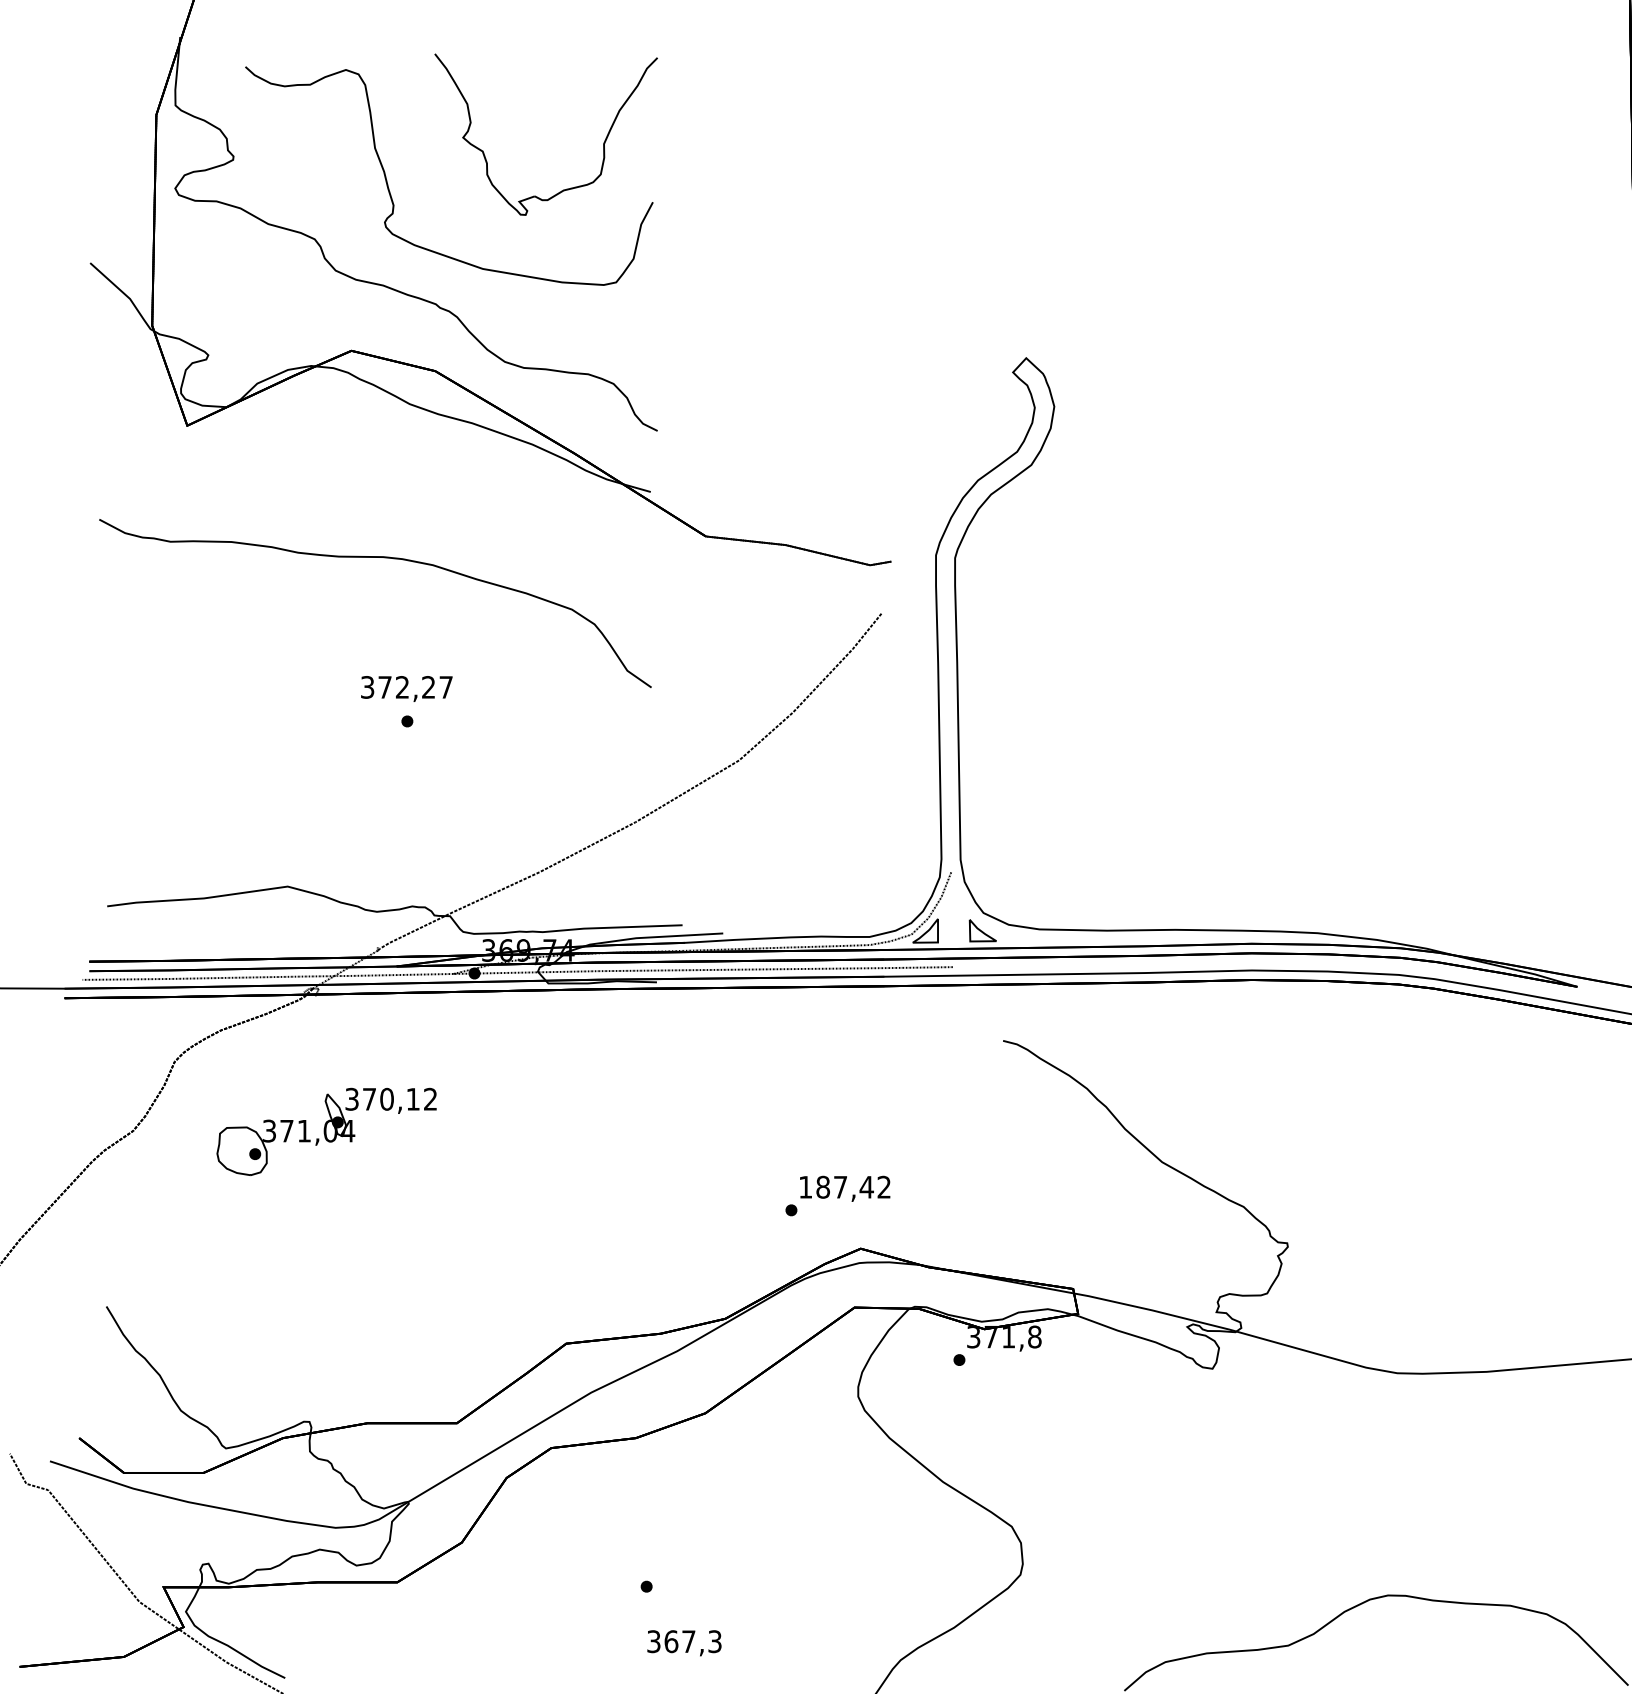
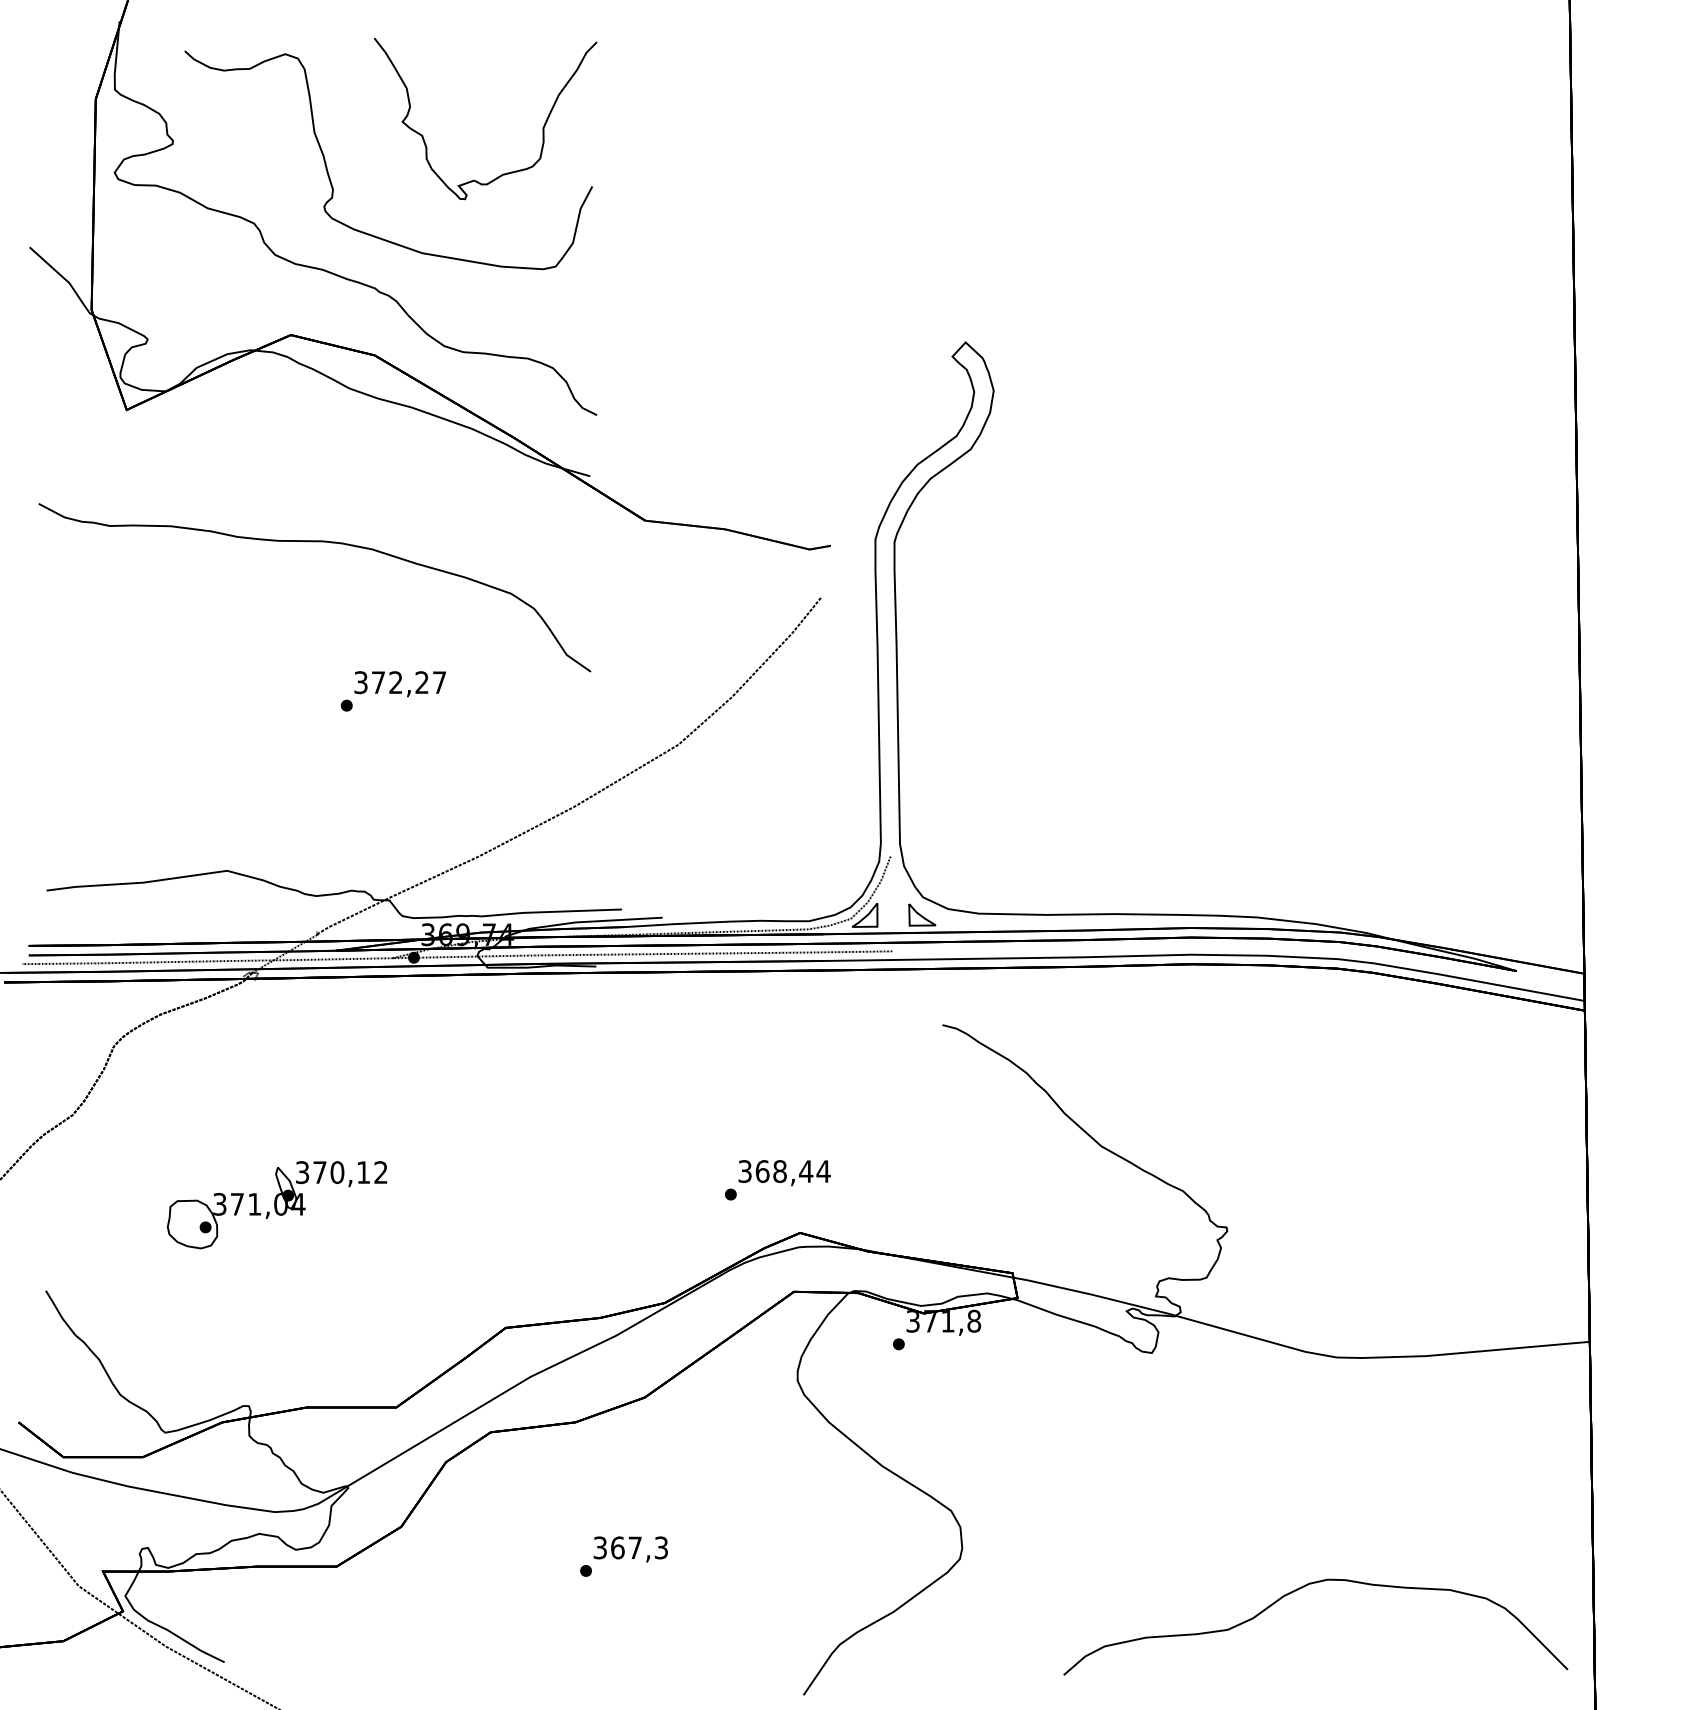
text: (406, 689) -> (399, 684), moved
part: (327, 1132) -> (277, 1205), moved
text: (845, 1187) -> (784, 1171), 187,42 -> 368,44
text: (684, 1643) -> (630, 1549), moved

